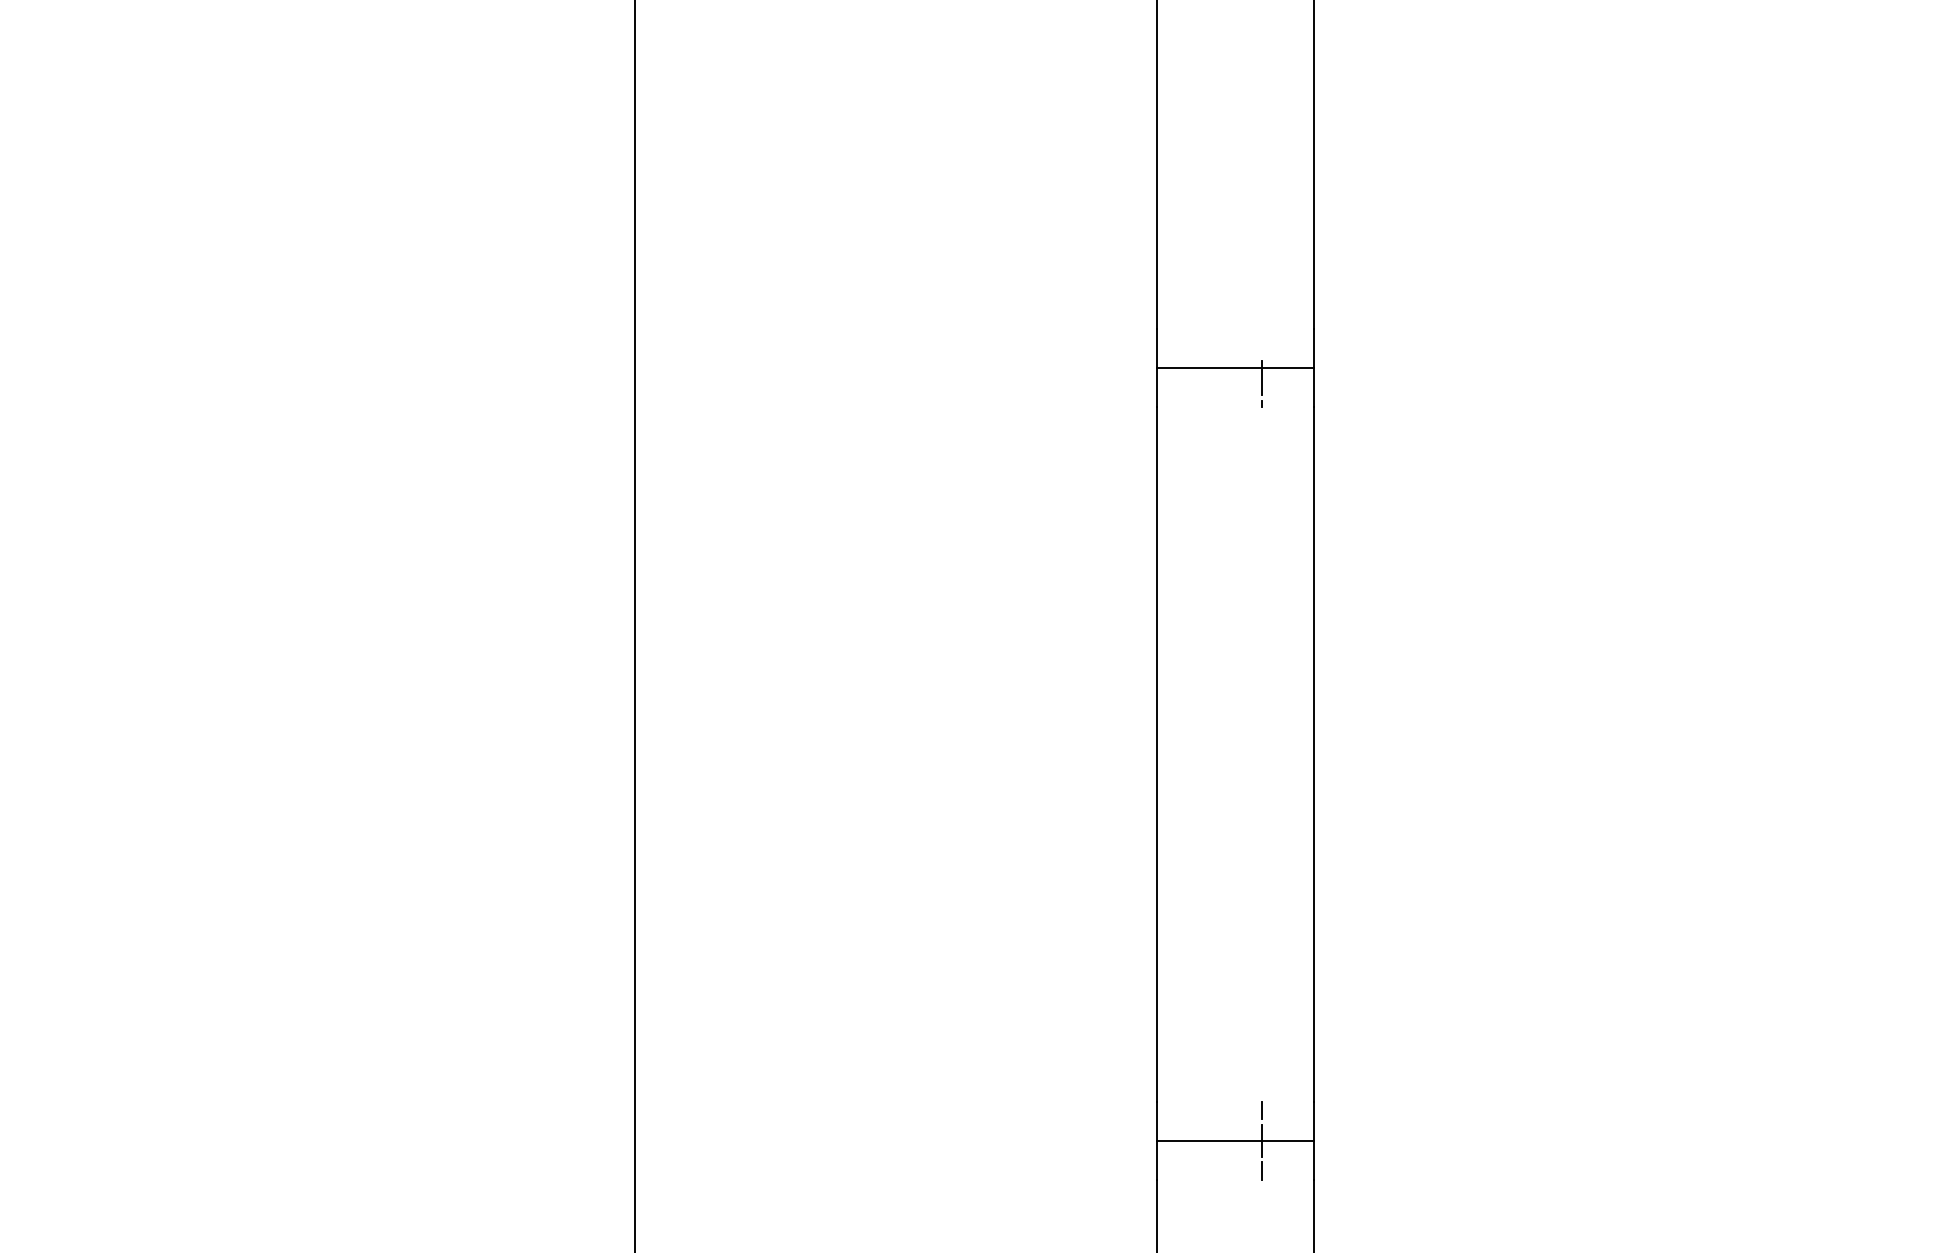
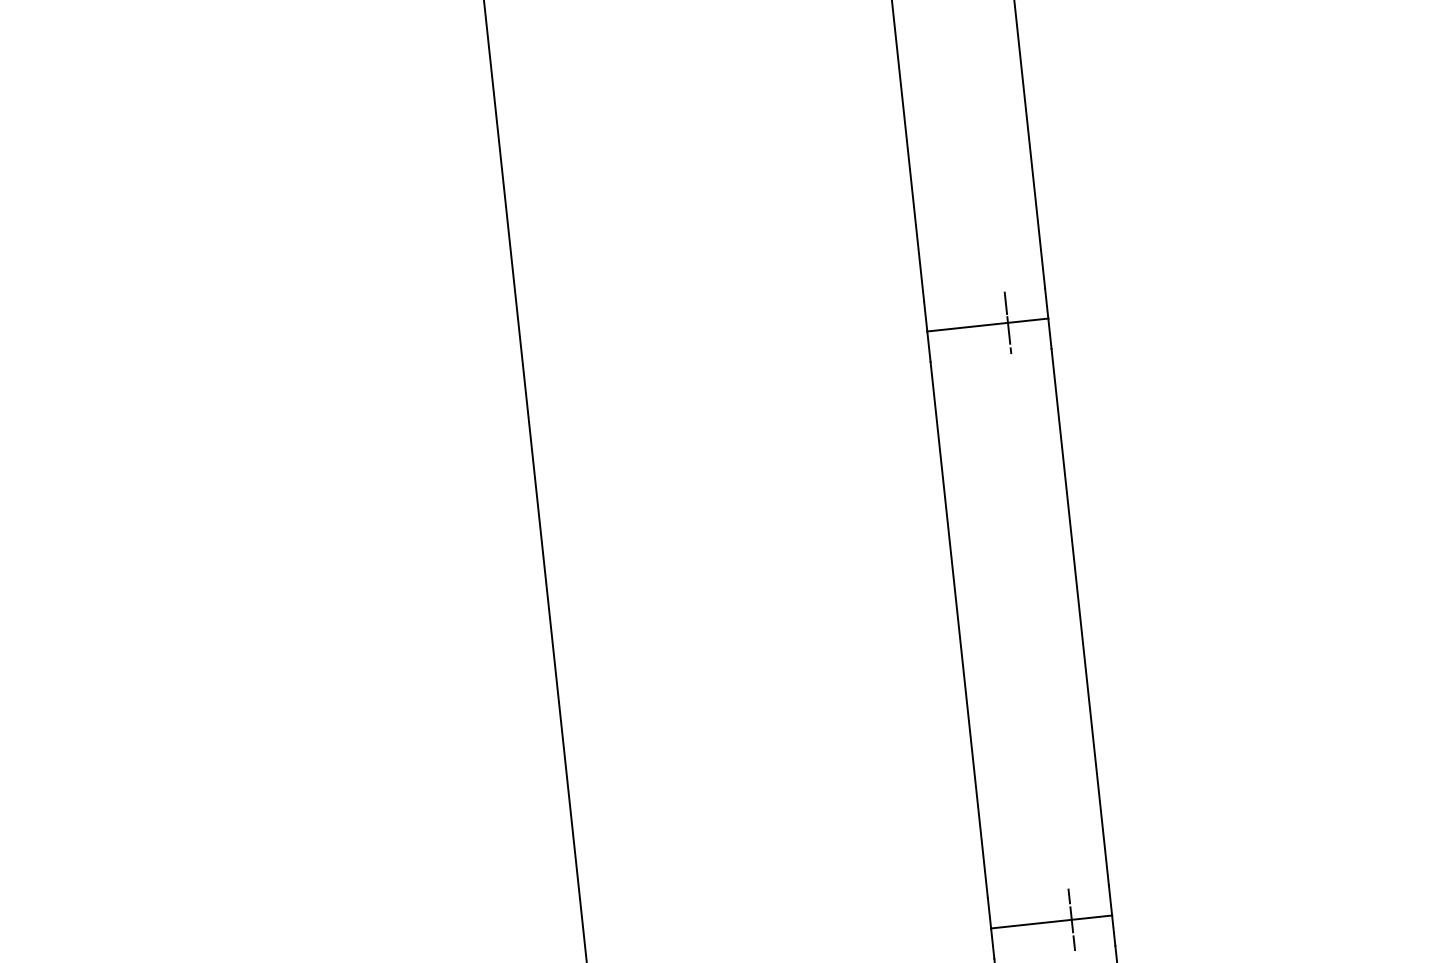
line: (1261, 342) -> (1005, 303), added

